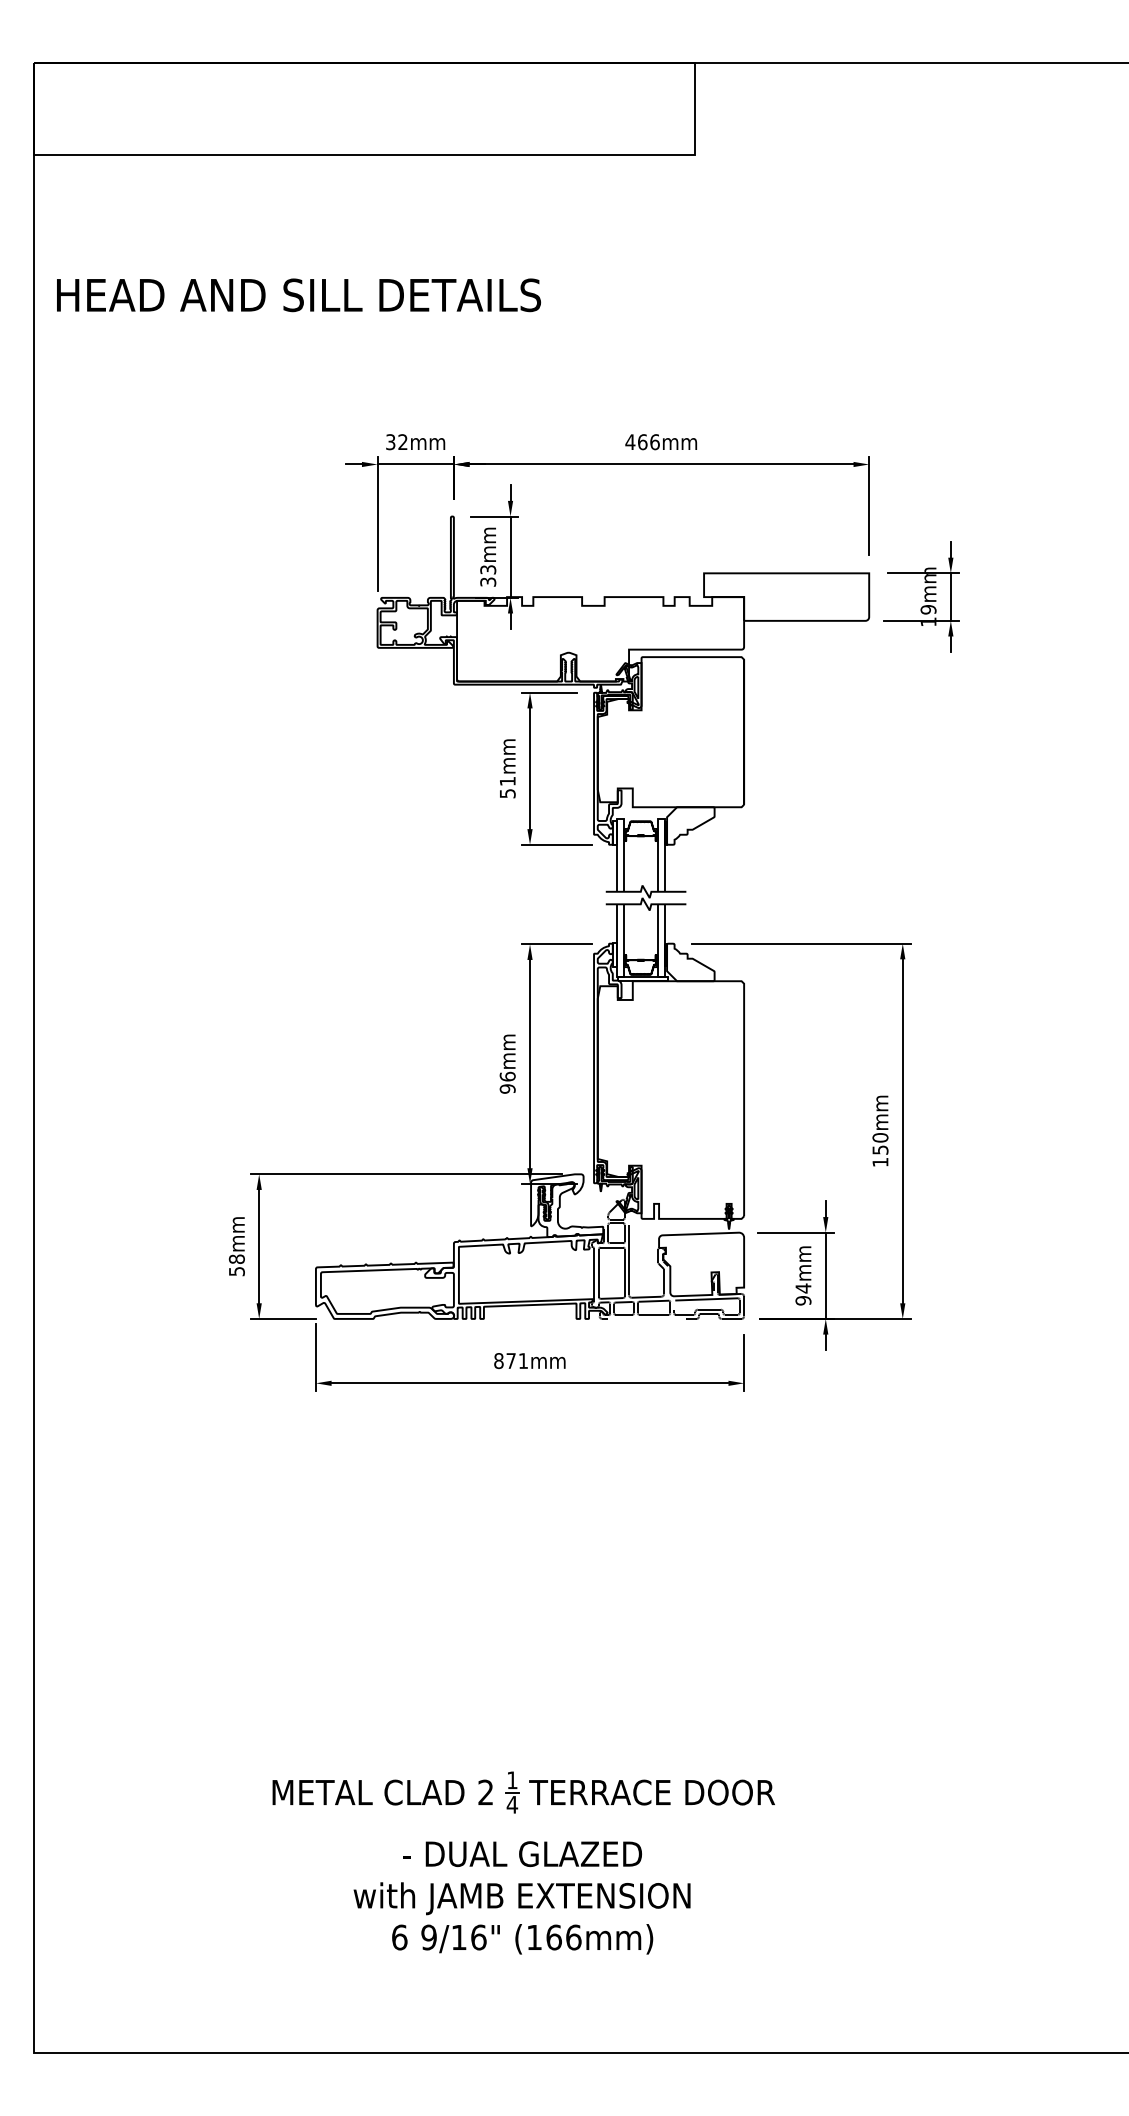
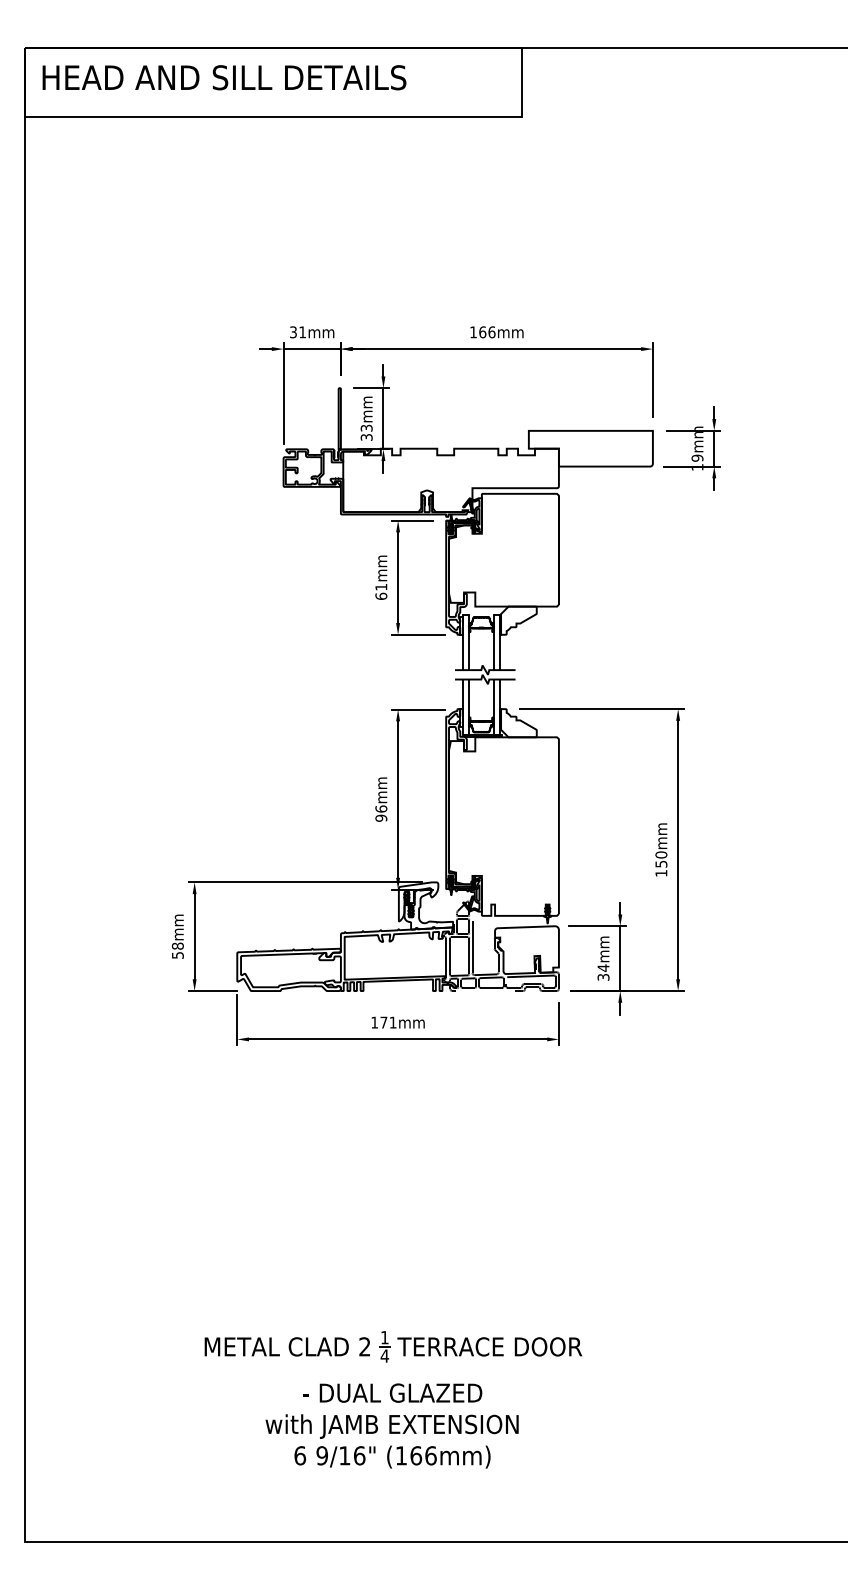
text: (299, 295) -> (224, 77), moved
text: (402, 441) -> (302, 331), 32mm -> 31mm
text: (630, 441) -> (473, 331), 466mm -> 166mm
text: (507, 793) -> (381, 596), 51mm -> 61mm
text: (803, 1300) -> (603, 977), 94mm -> 34mm
text: (498, 1361) -> (374, 1023), 871mm -> 171mm

